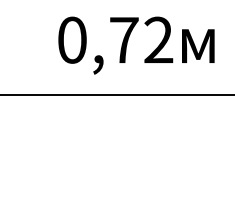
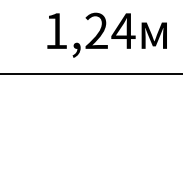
text: (116, 39) -> (90, 30), 0,72 -> 1,24

